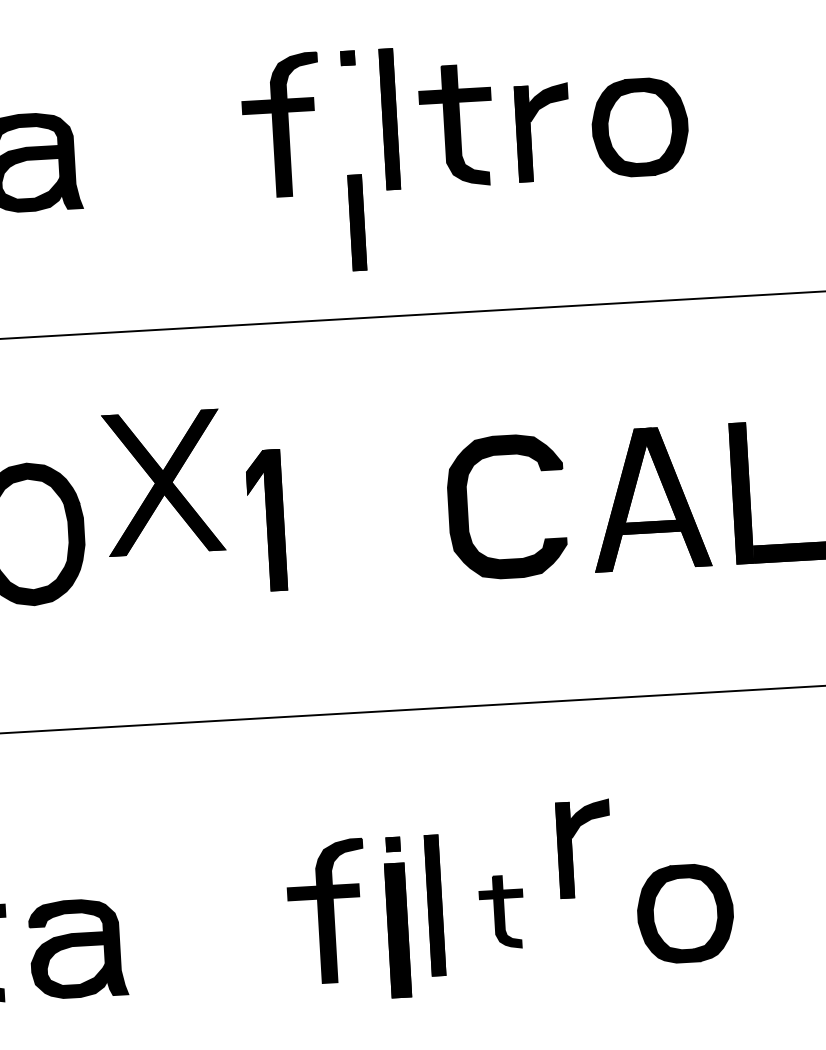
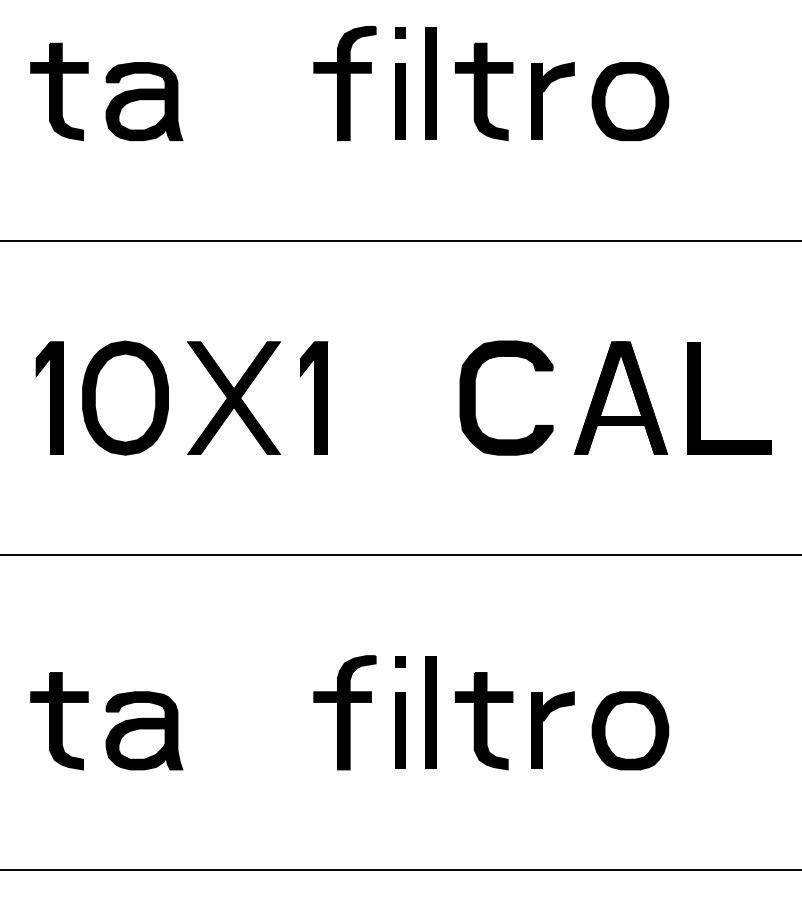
part: (357, 222) -> (400, 101), moved
part: (163, 482) -> (233, 397), moved
part: (571, 848) -> (542, 729), moved
part: (501, 912) -> (483, 721), size x1.67
part: (398, 929) -> (400, 730), size x0.71

